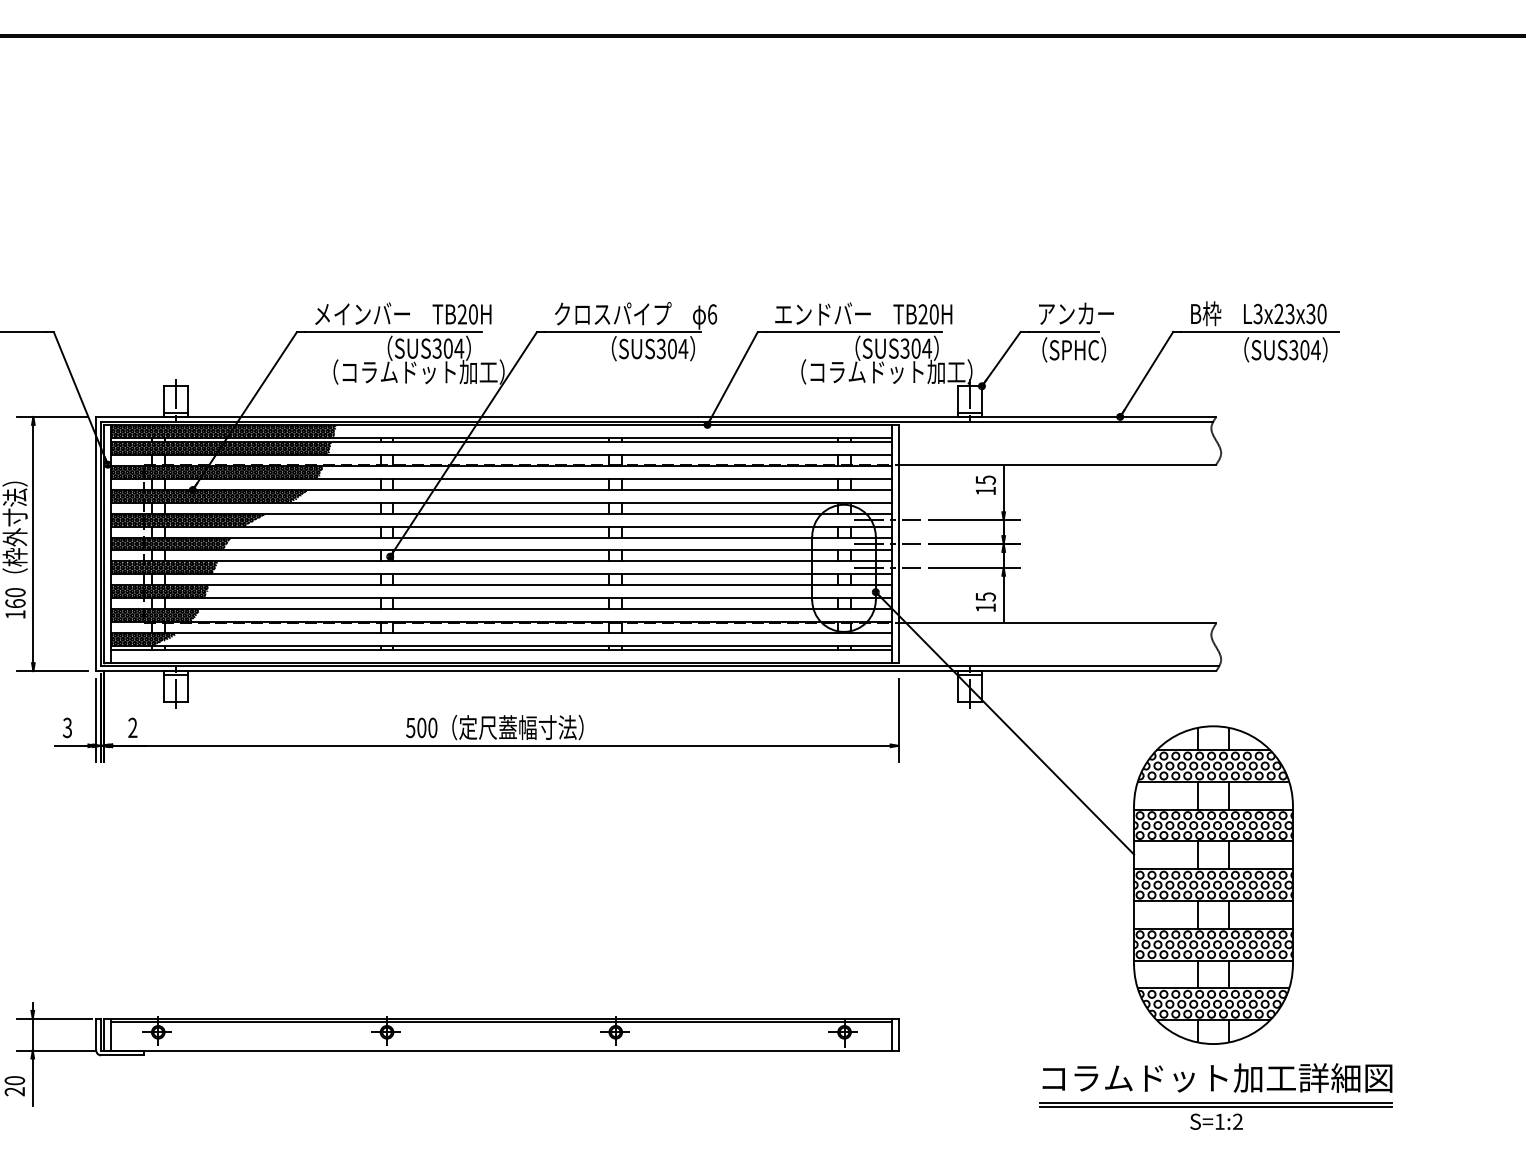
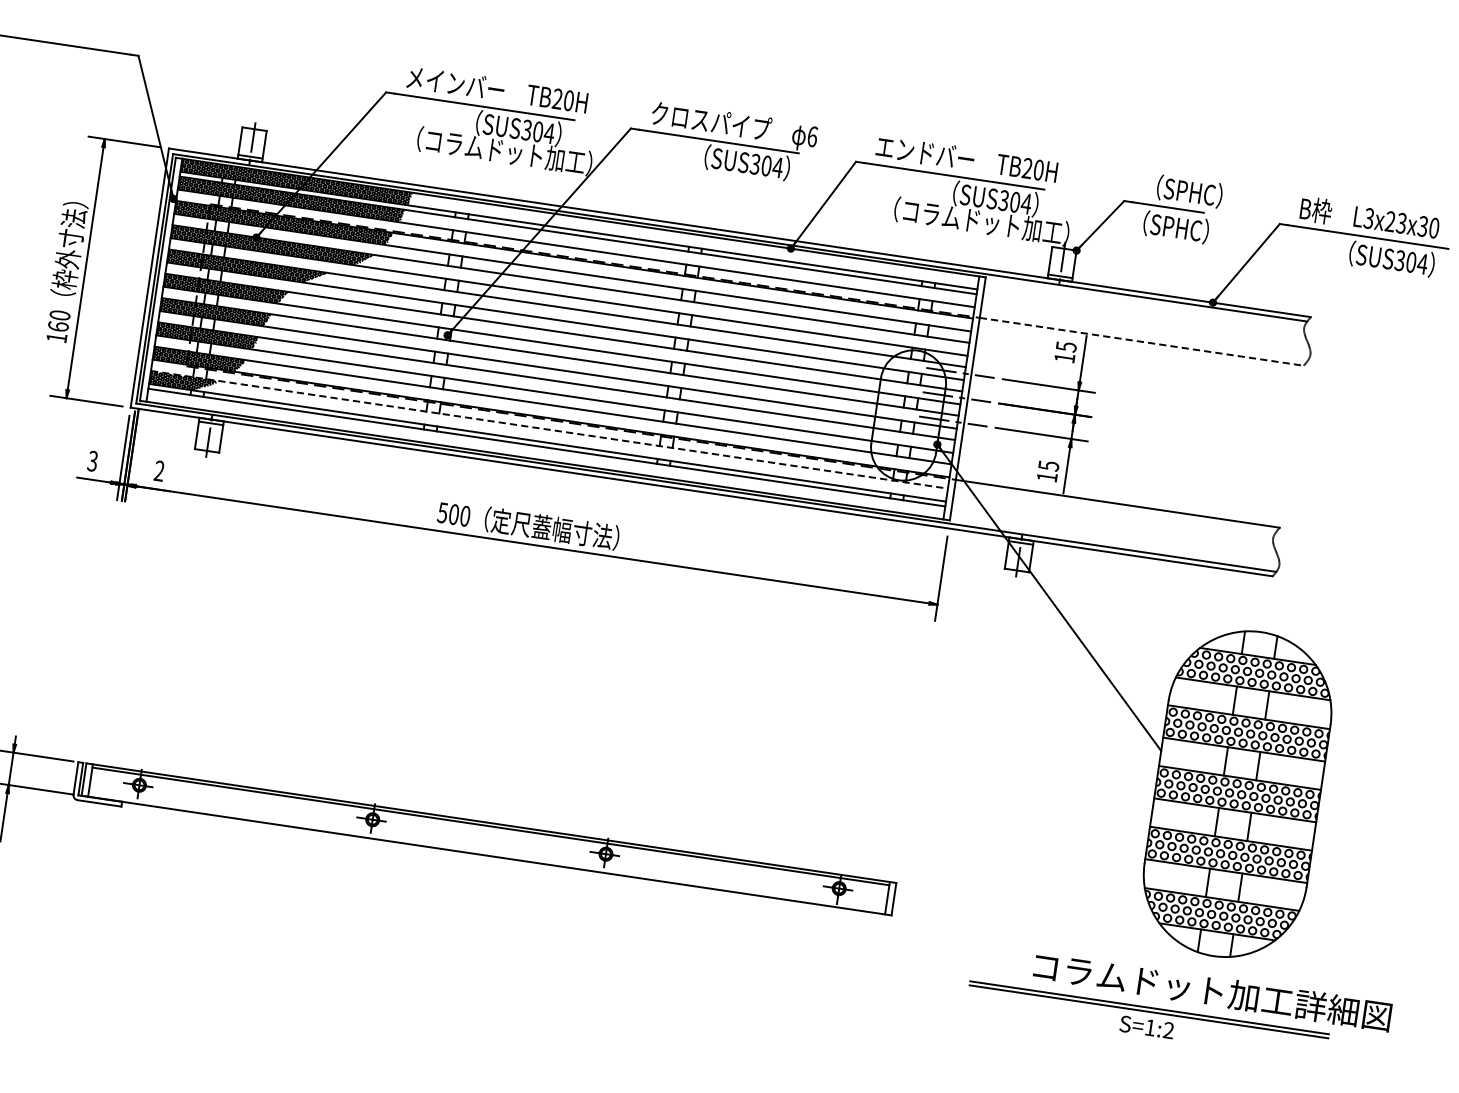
text: (1076, 313) -> (1183, 190), アンカー -> （SPHC）
line: (1057, 464) -> (1141, 341), solid -> dashed
line: (501, 632) -> (549, 429), solid -> dashed
part: (1215, 1115) -> (1146, 1020), moved

